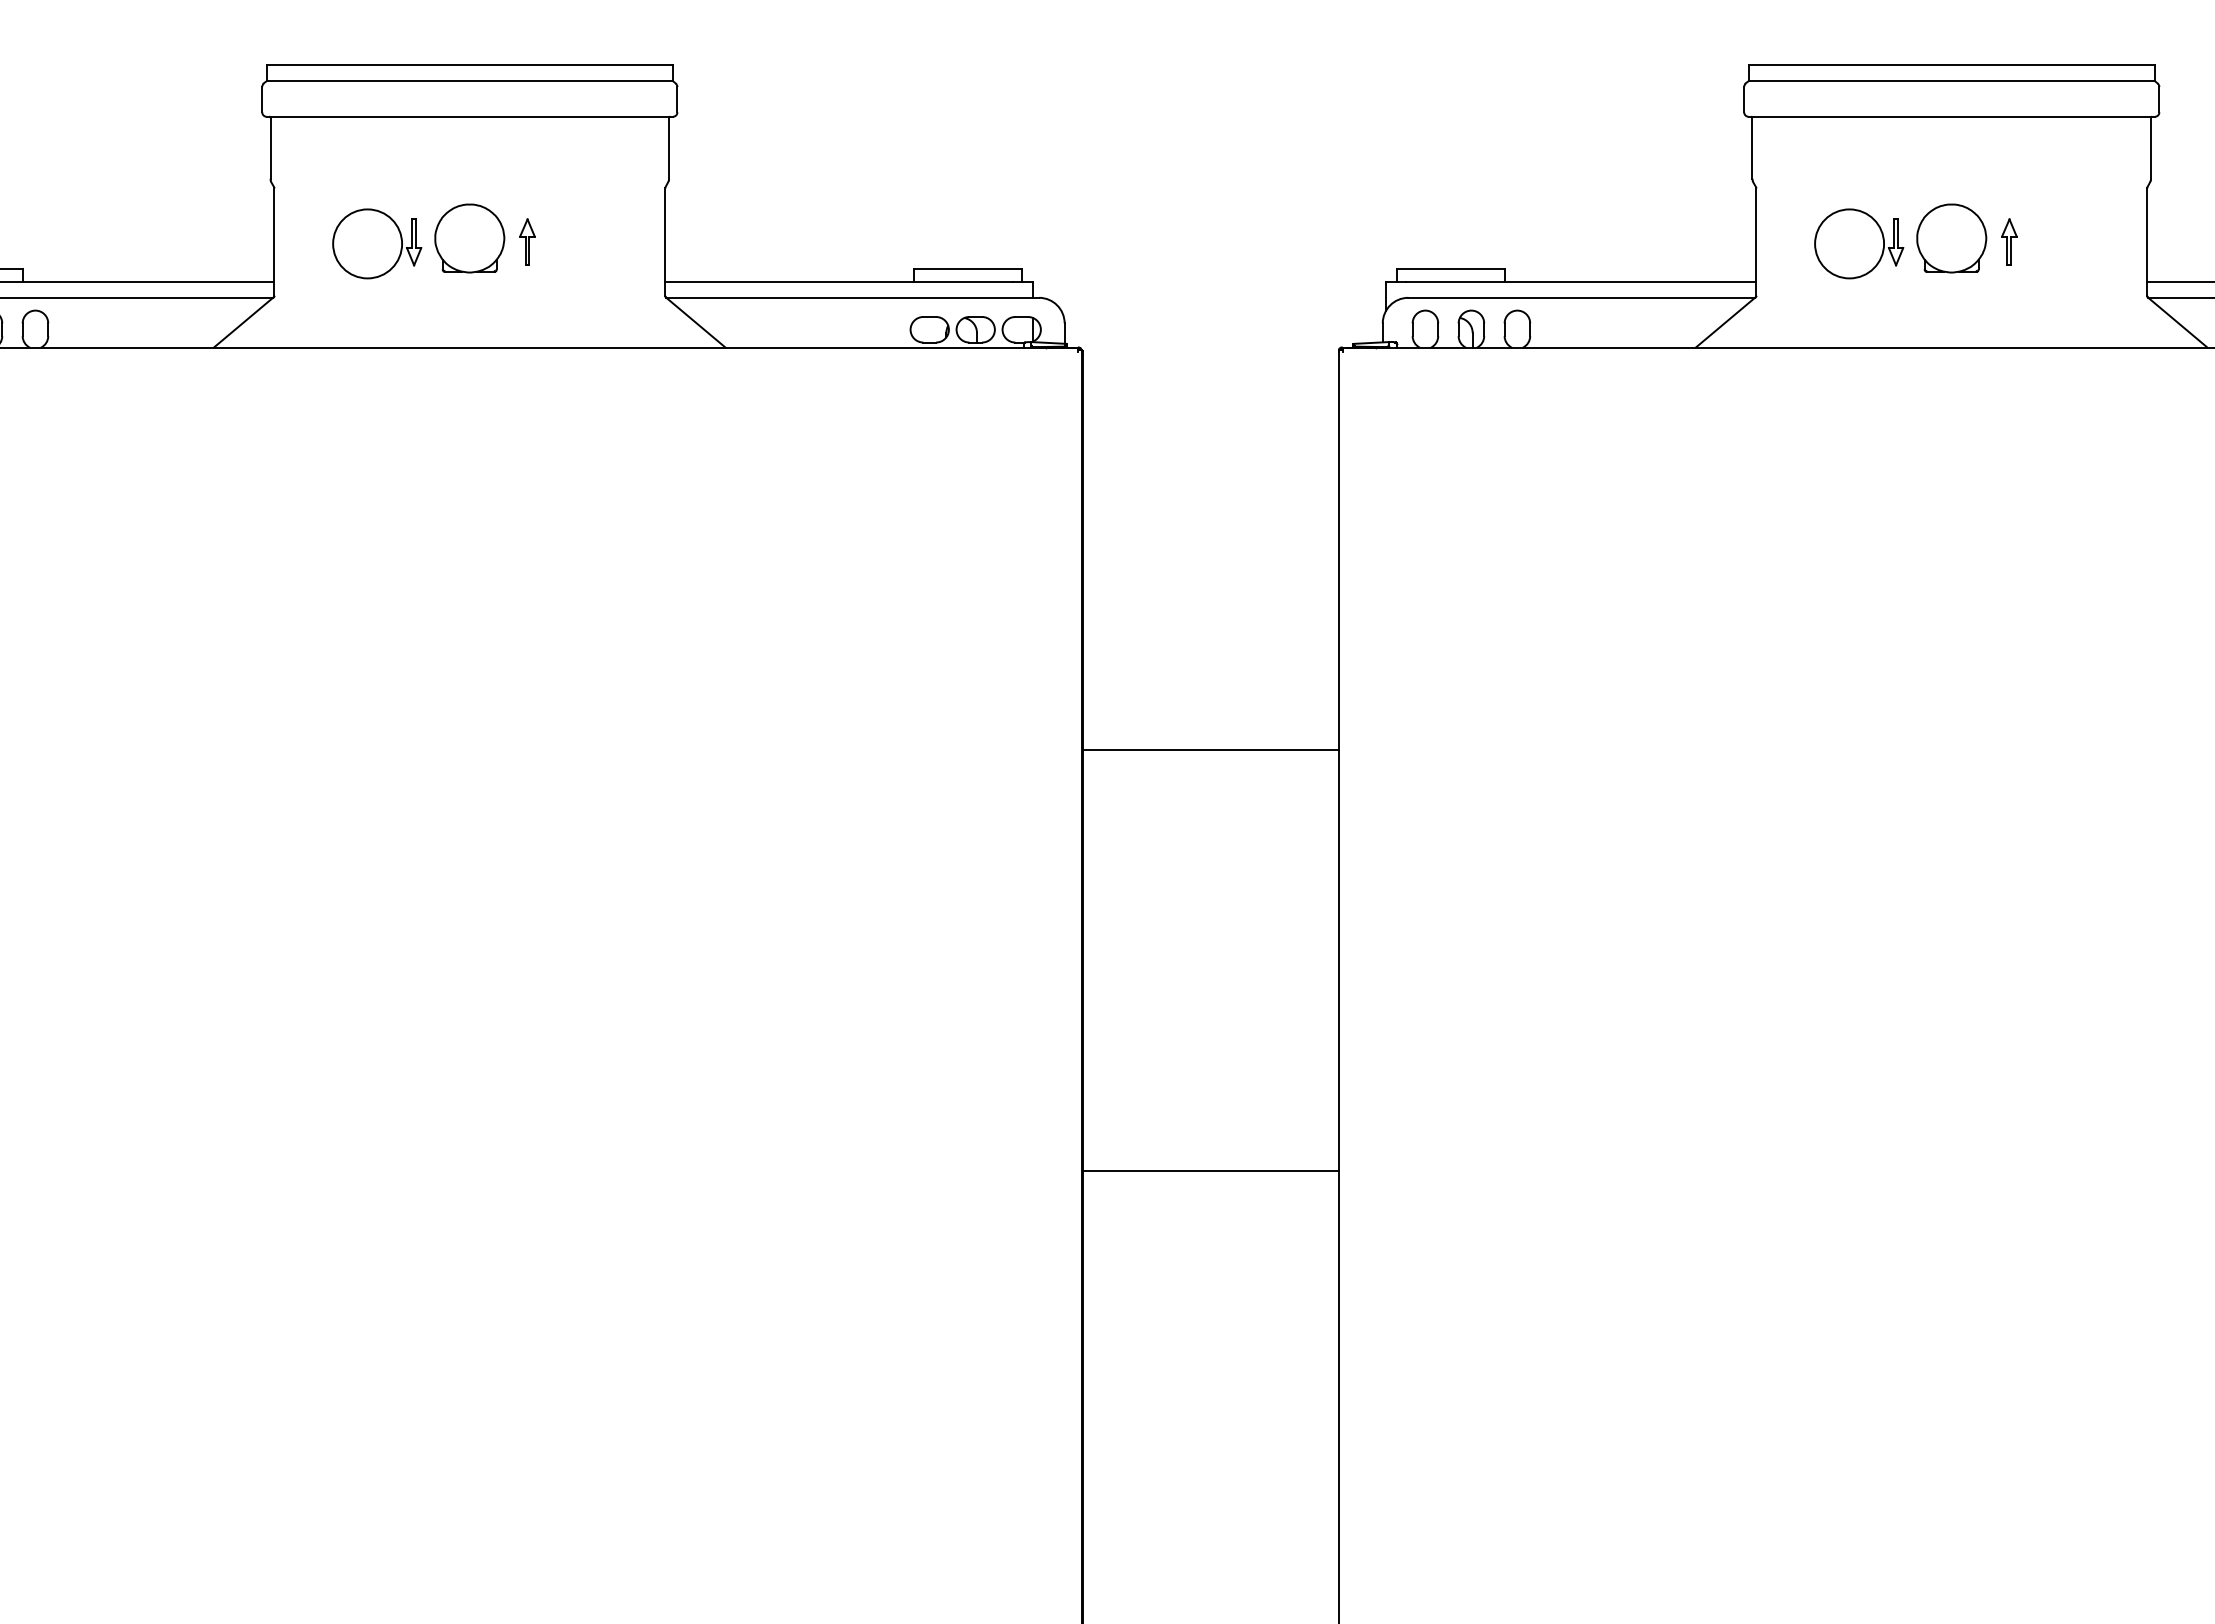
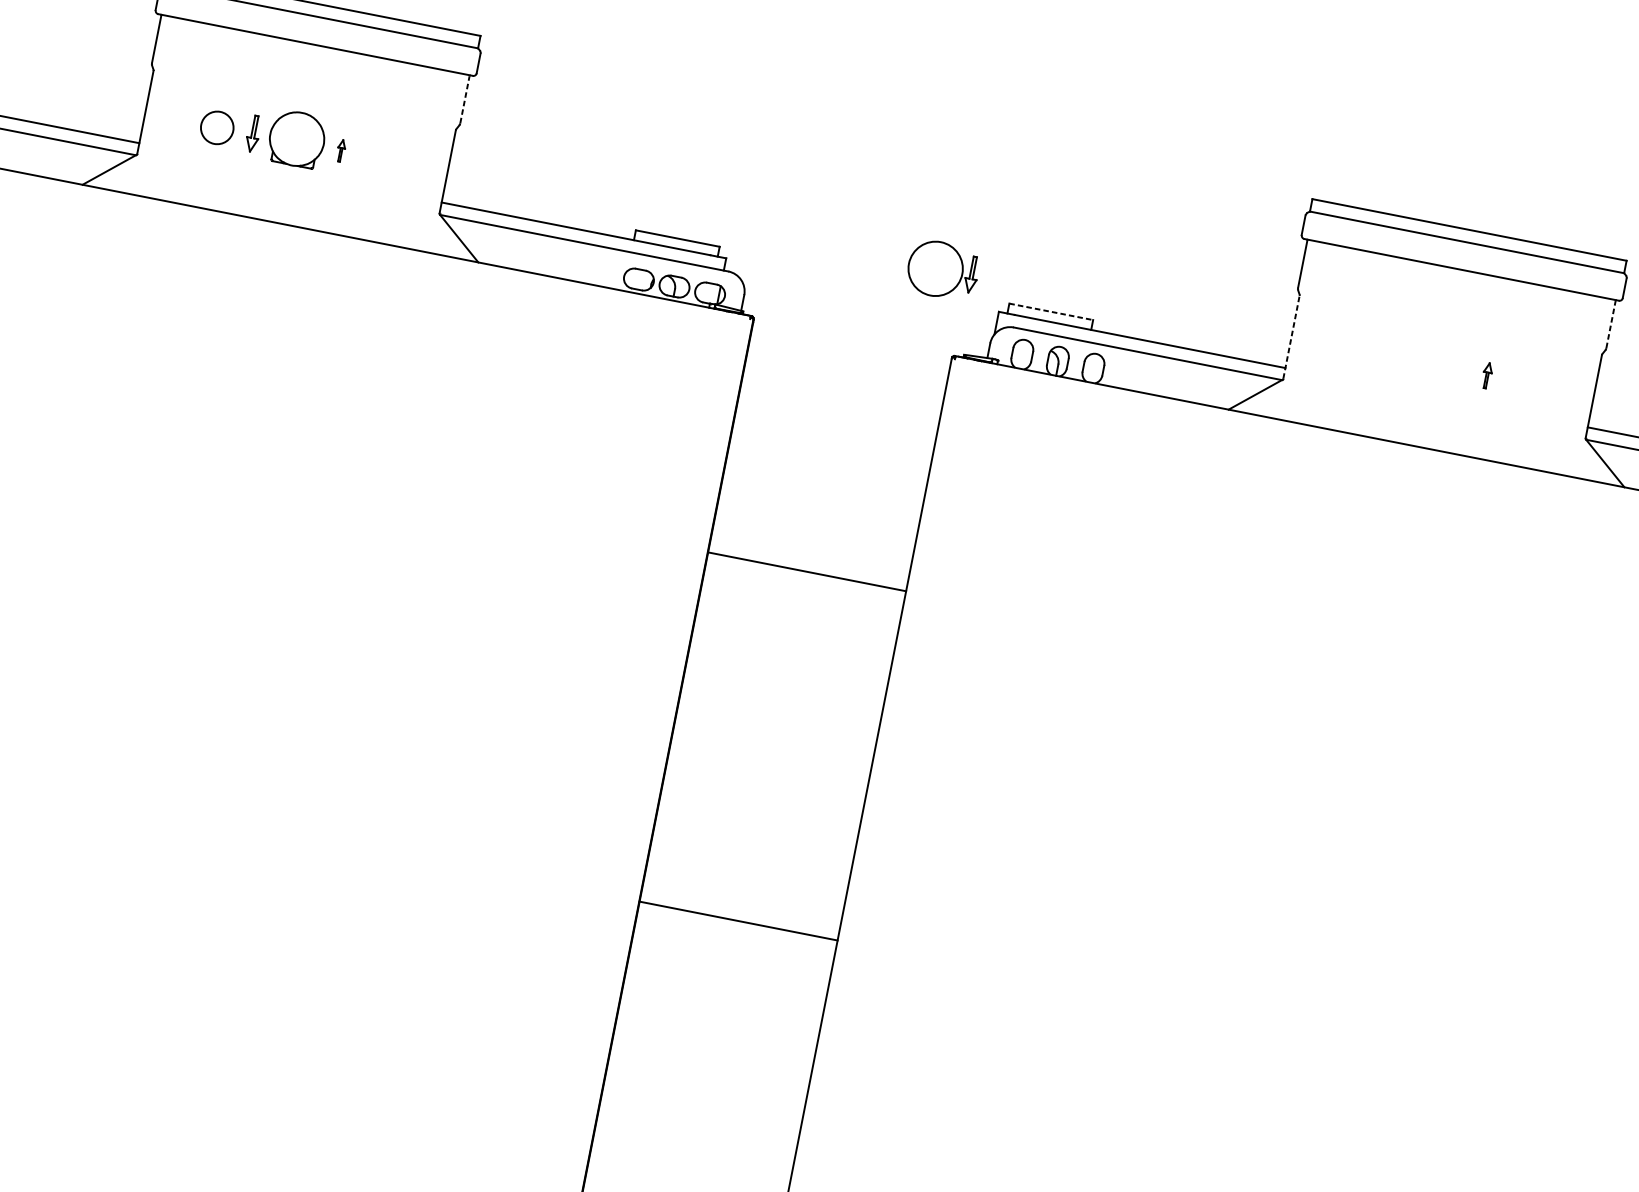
line: (669, 147) -> (465, 99), solid -> dashed
line: (2151, 147) -> (1611, 324), solid -> dashed
part: (1951, 238) -> (1442, 364), removed
part: (527, 241) -> (341, 150), size x0.6
part: (2009, 241) -> (1487, 375), size x0.7
line: (1756, 242) -> (1291, 337), solid -> dashed
circle: (367, 243) -> (217, 127), size x0.6
part: (1859, 243) -> (943, 270), moved
line: (1451, 269) -> (1051, 312), solid -> dashed
line: (1210, 749) -> (807, 571), moved
line: (1210, 1171) -> (738, 921), moved

